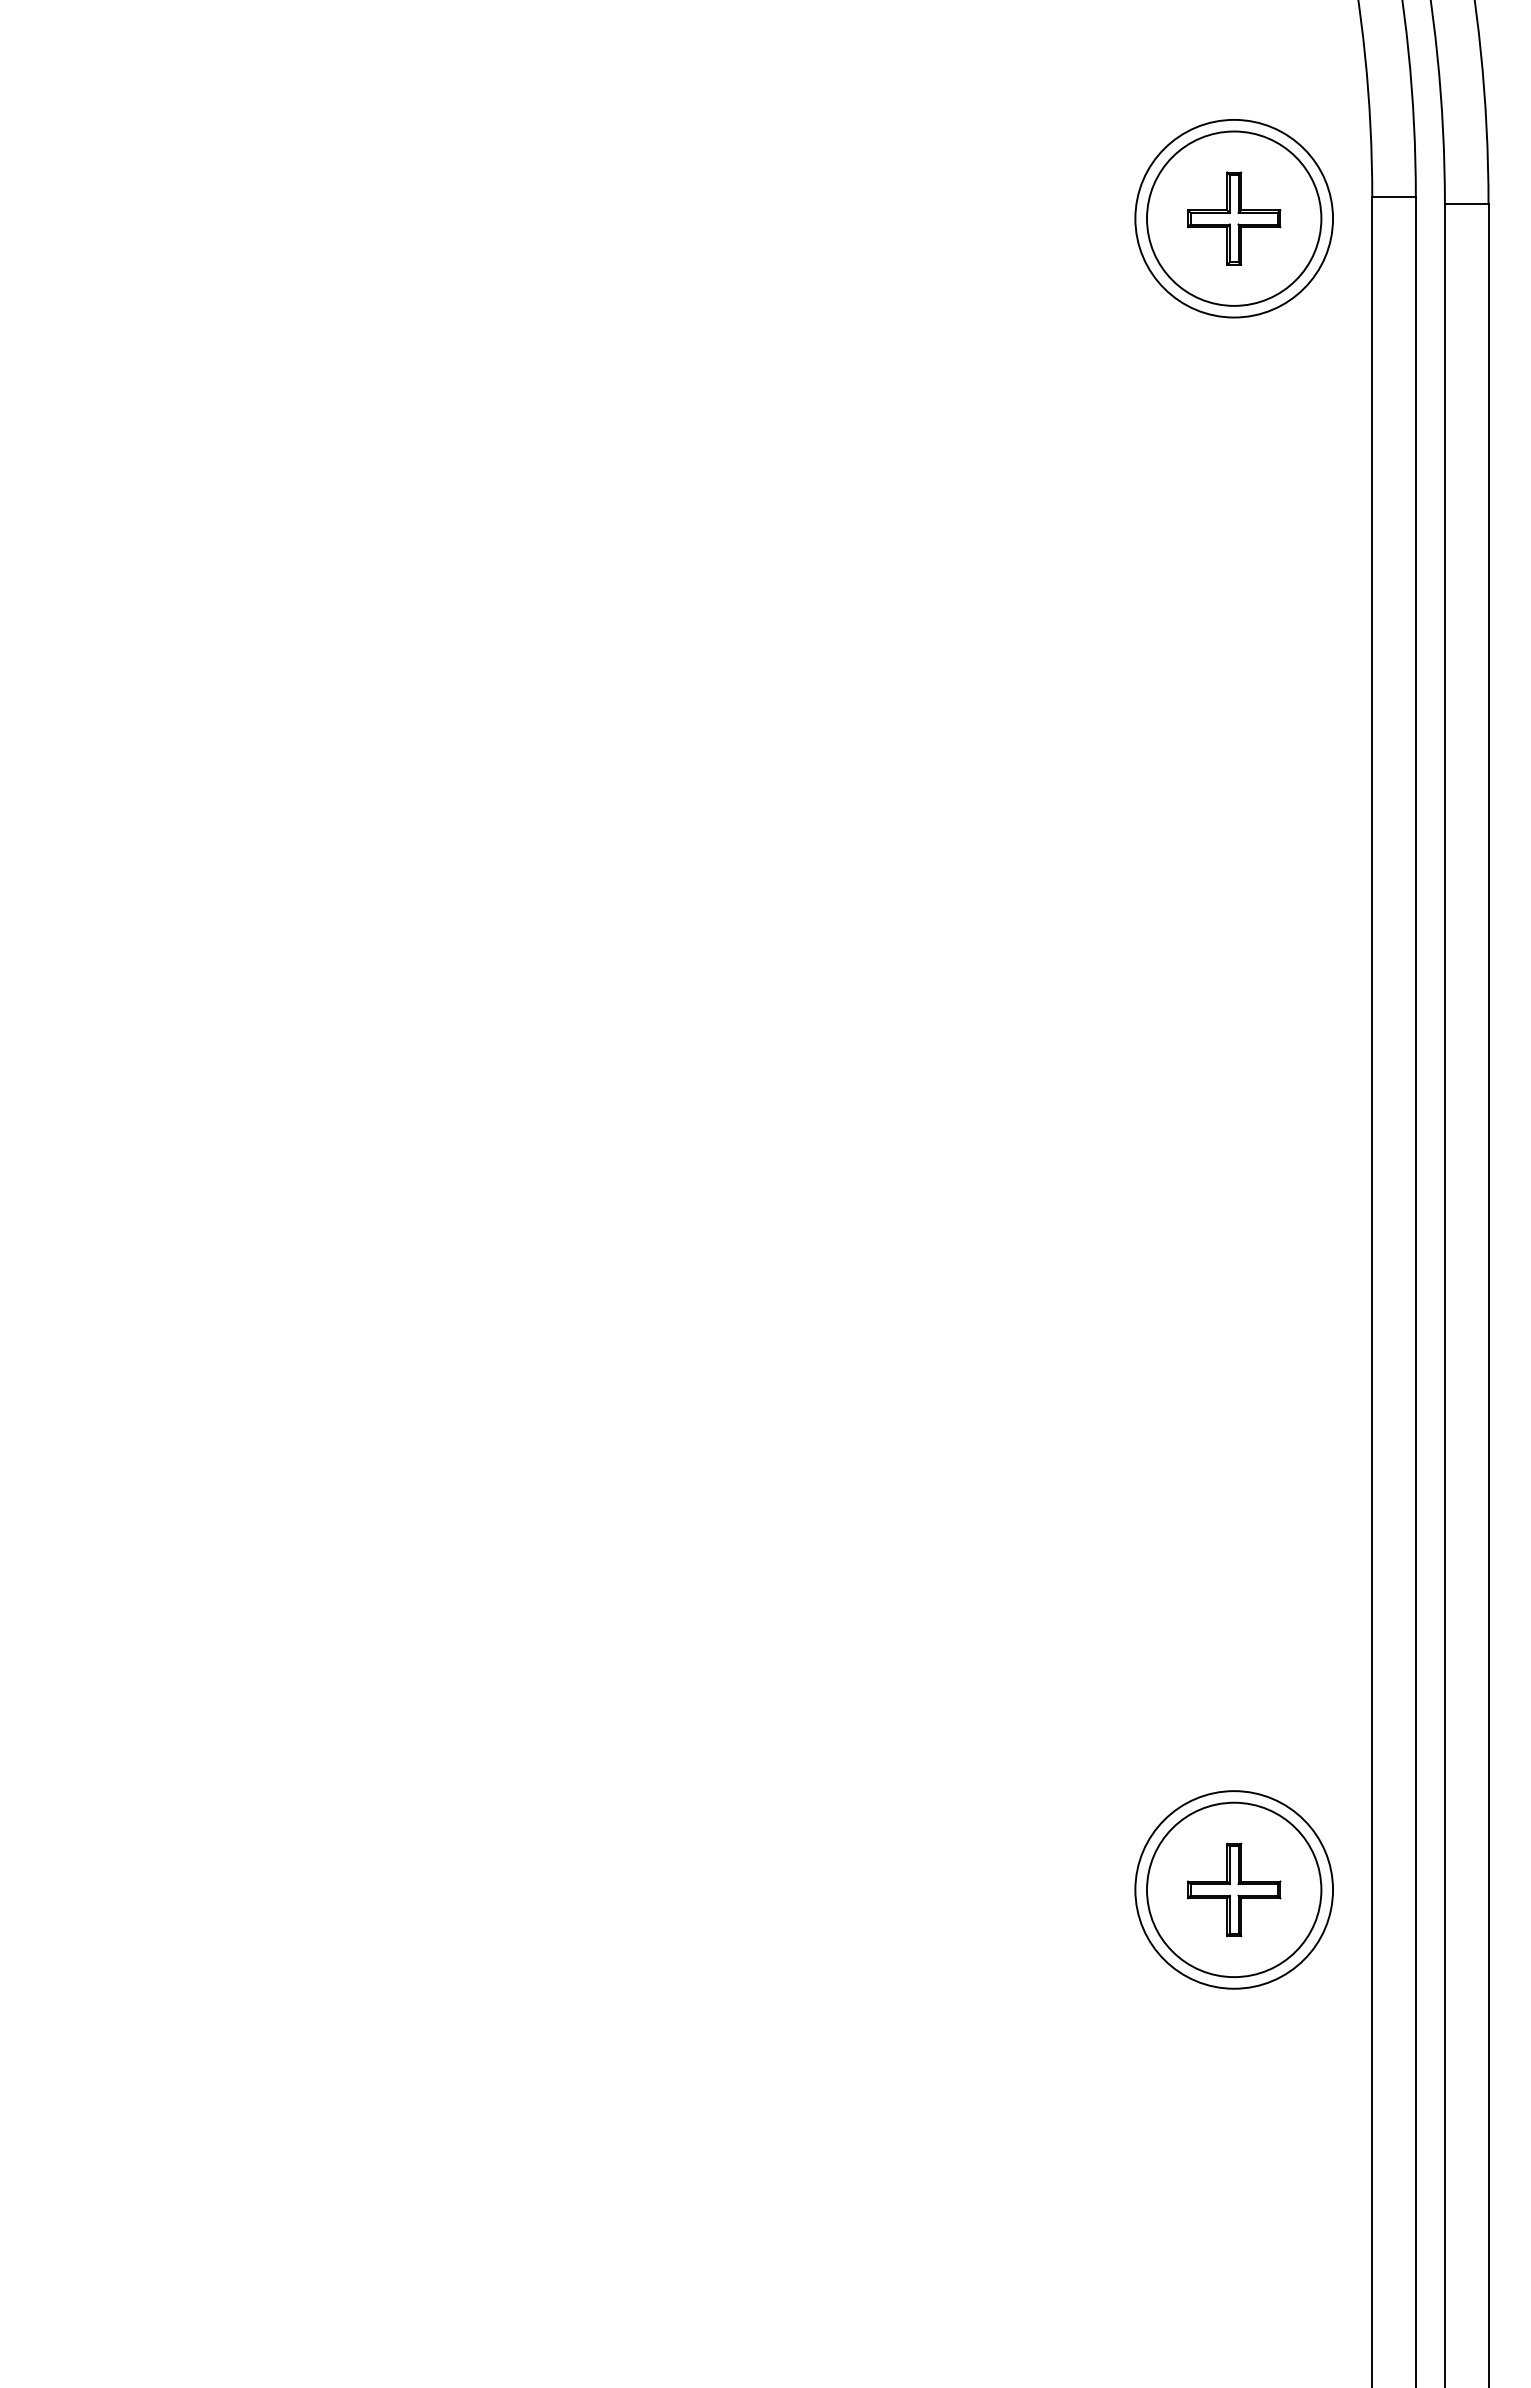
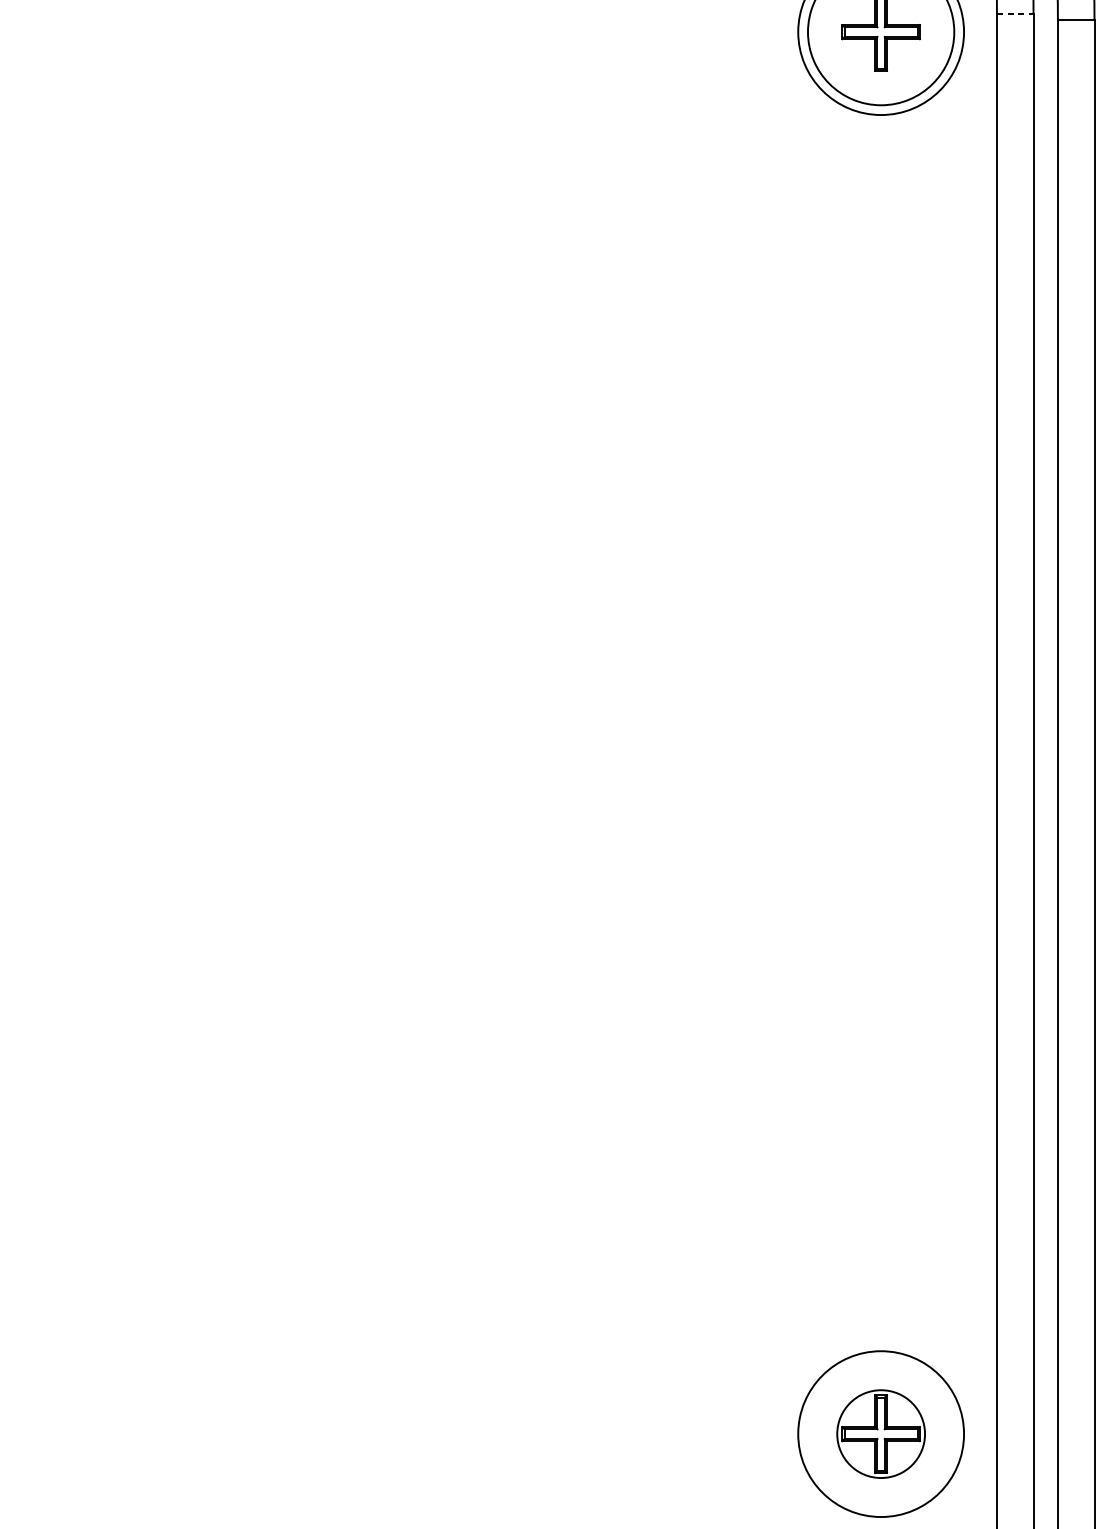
line: (1394, 196) -> (1015, 13), solid -> dashed
circle: (1234, 1889) -> (881, 1433), size x0.6

